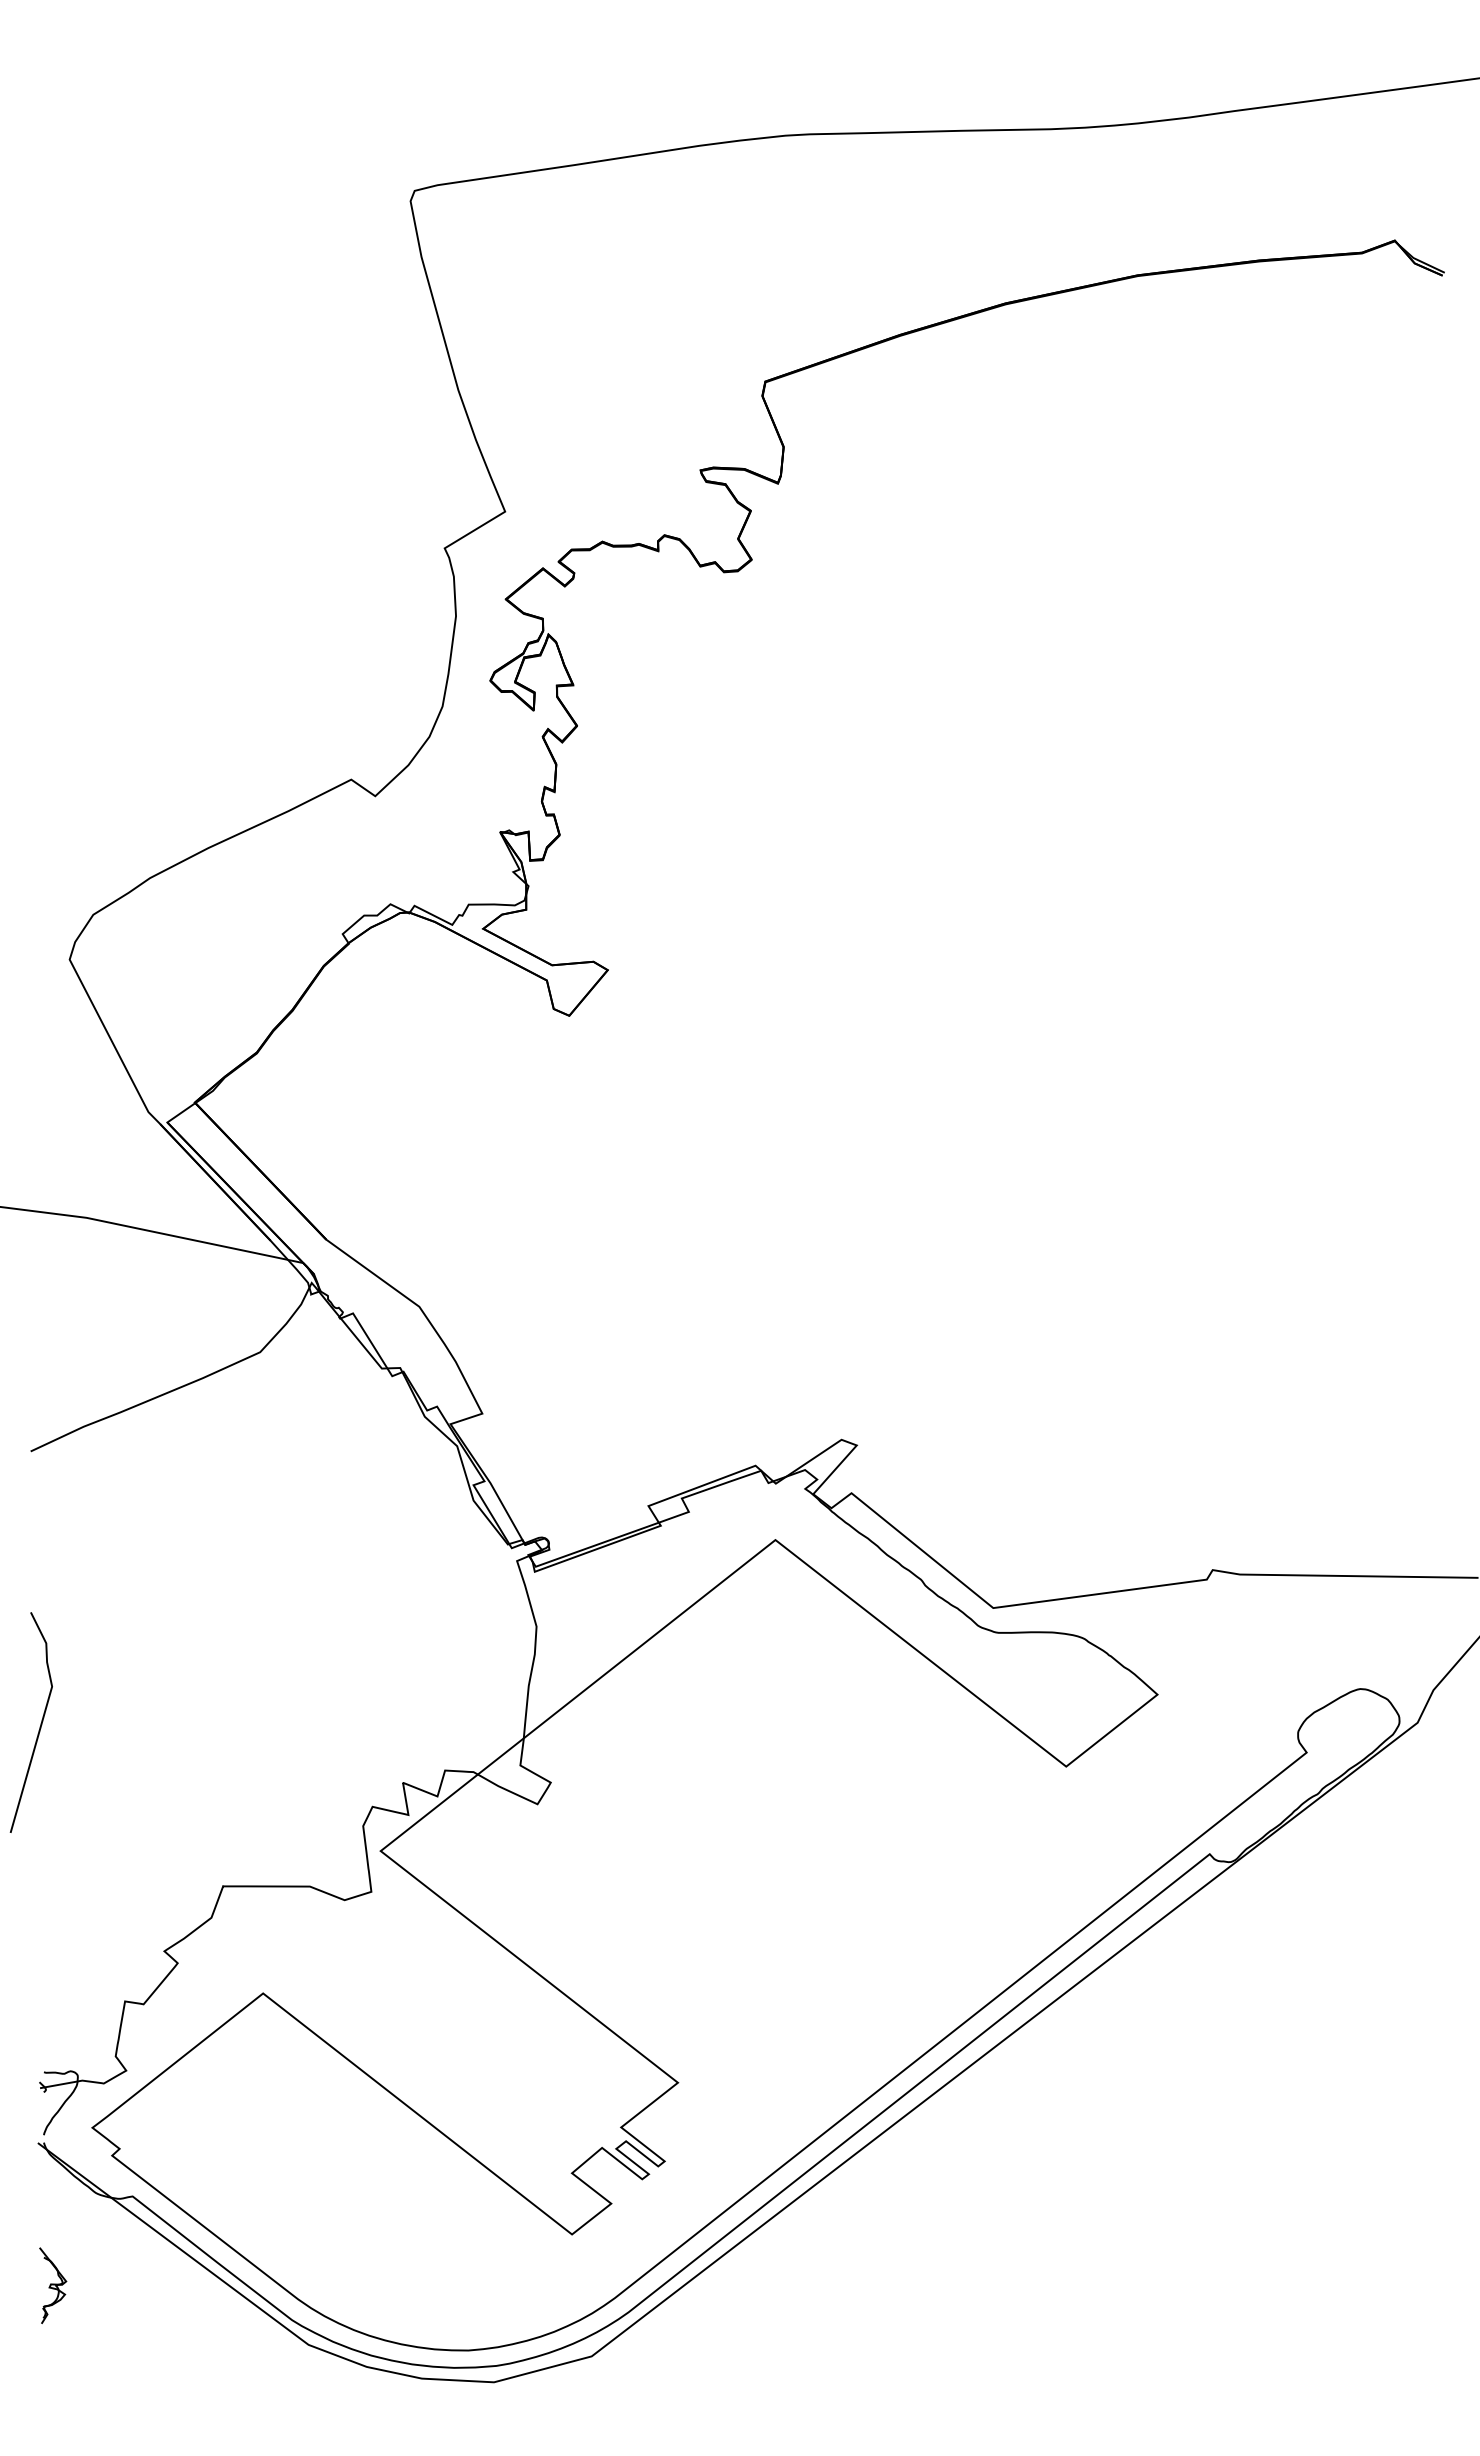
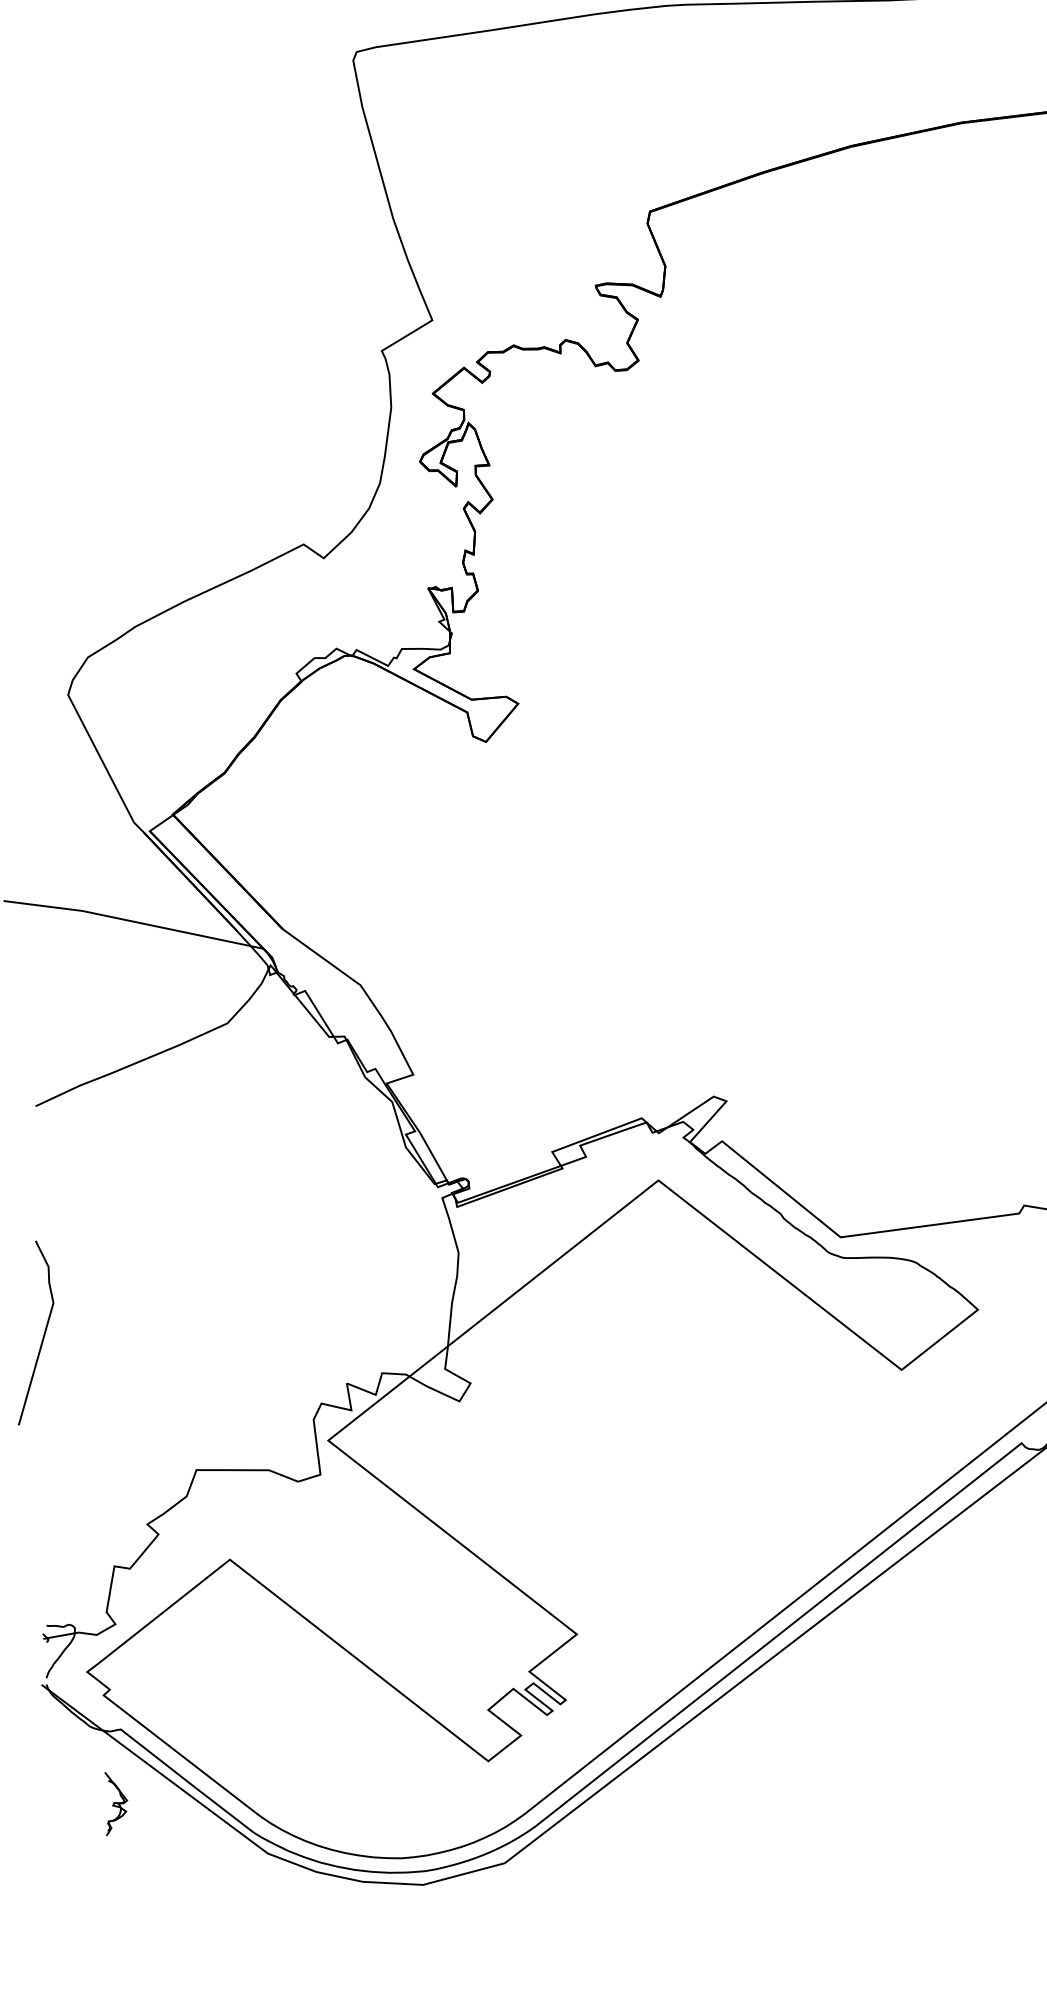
part: (53, 2285) -> (116, 1803), moved

